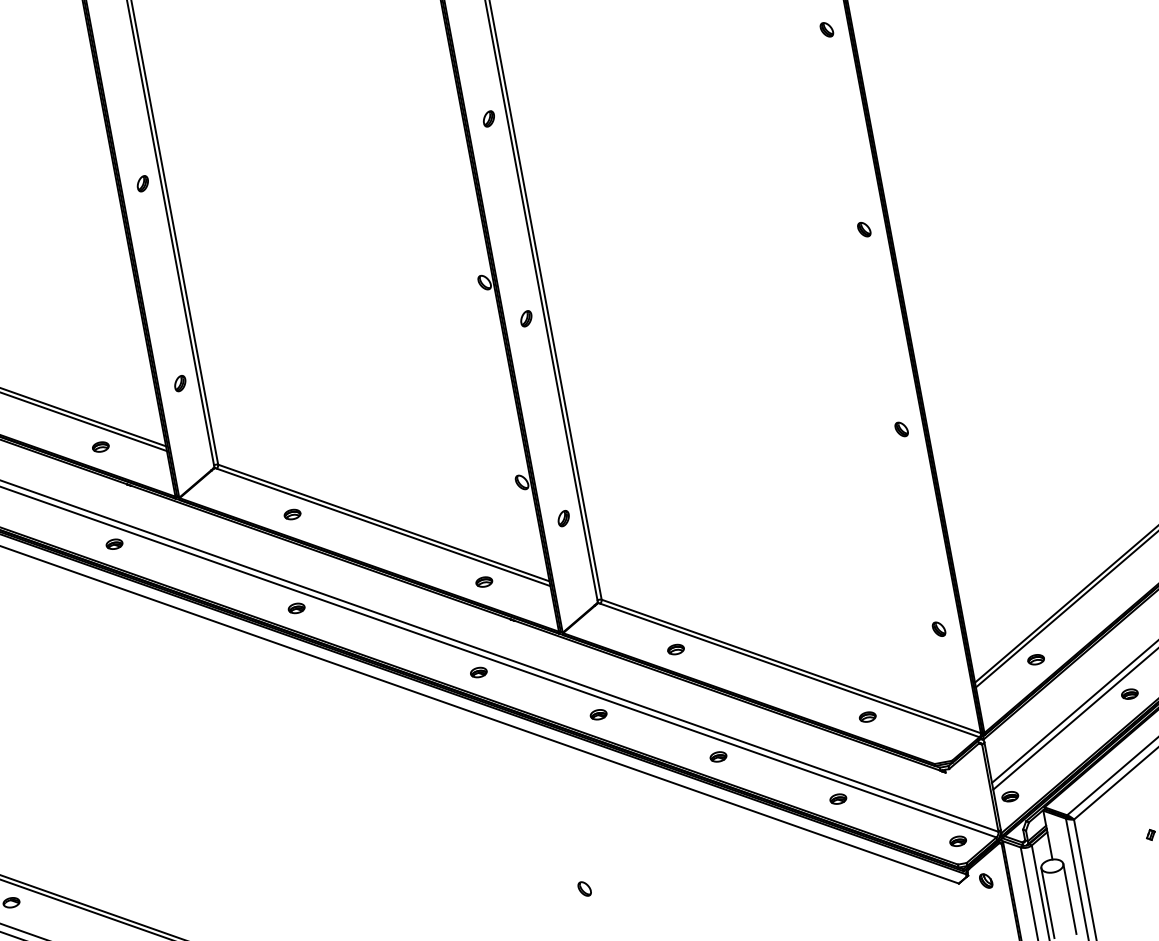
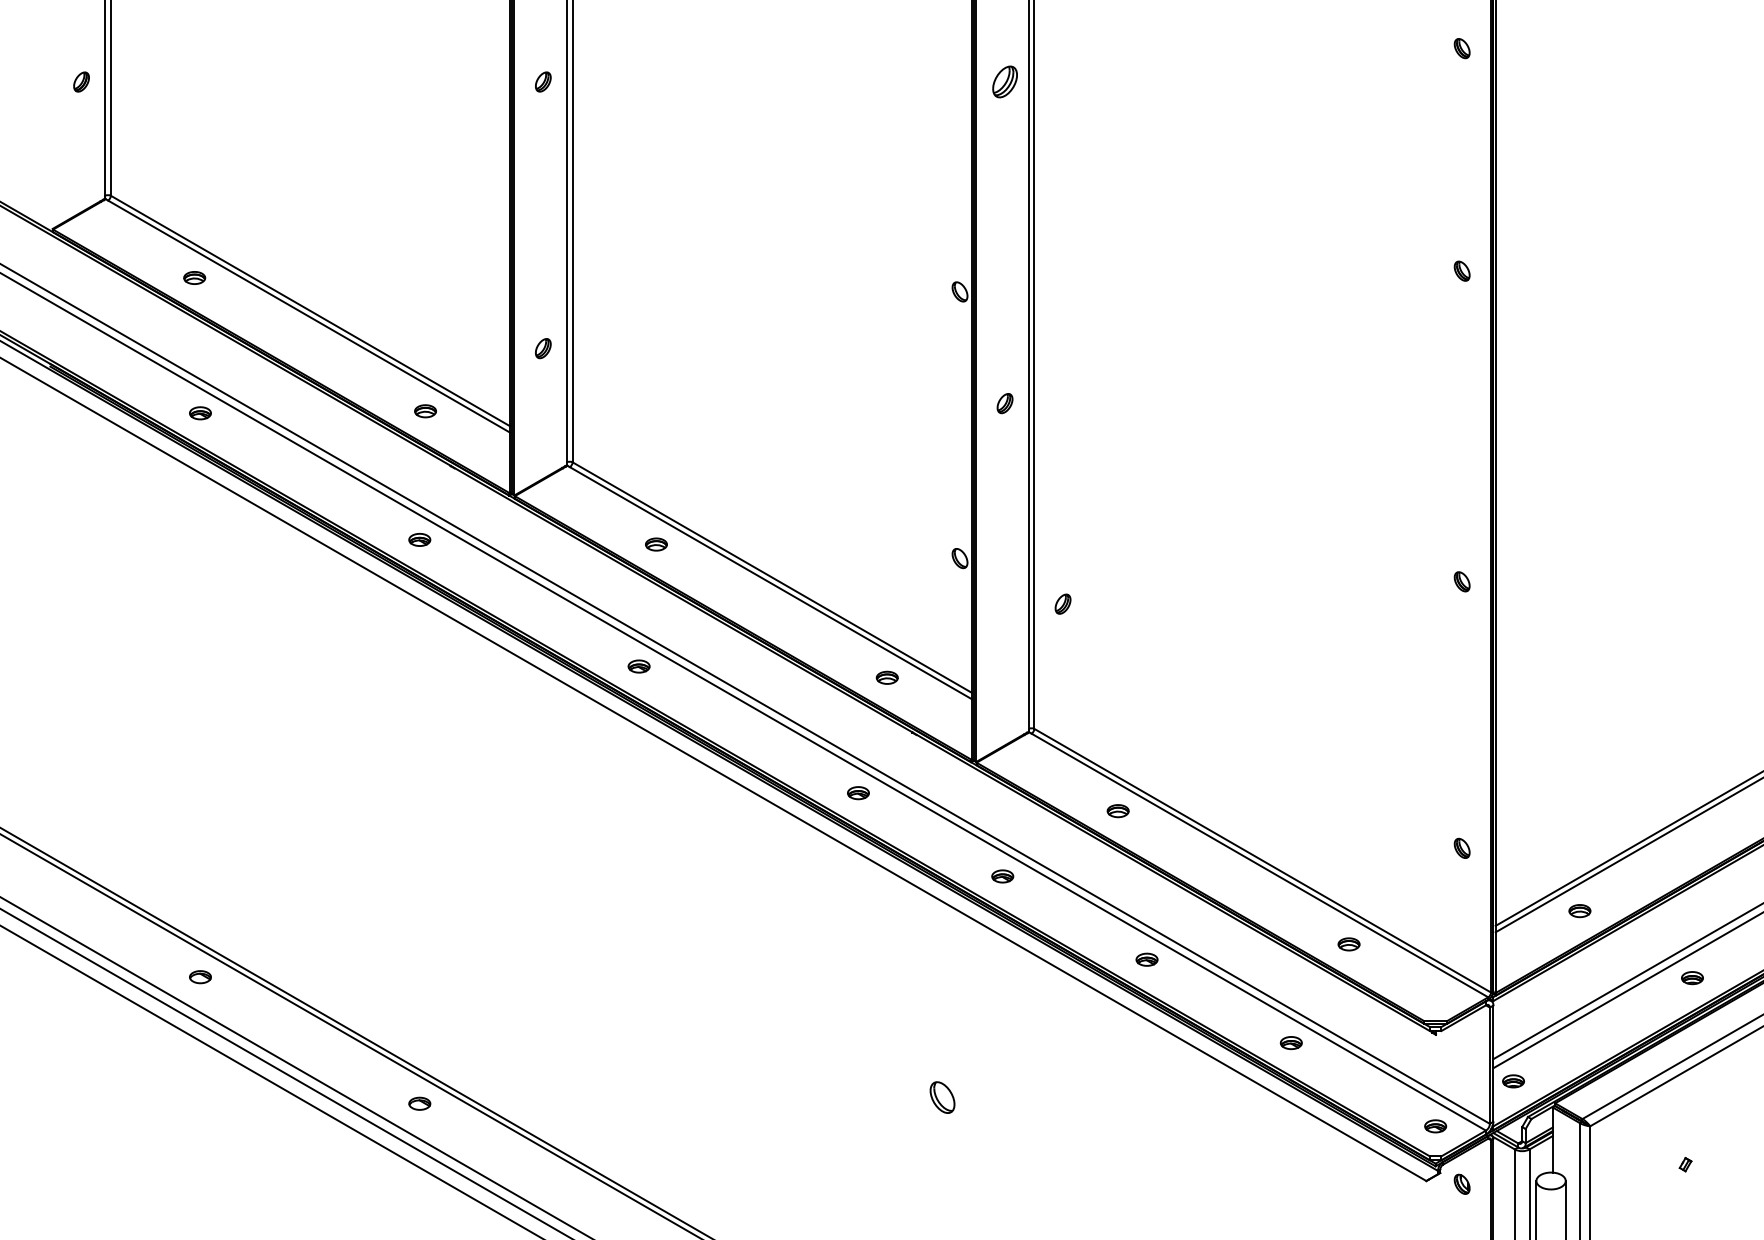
part: (488, 118) -> (1004, 81), size x1.6
part: (863, 229) -> (1461, 270), moved
part: (525, 318) -> (1004, 403), moved
part: (563, 518) -> (1062, 603), moved
part: (584, 888) -> (942, 1097), size x1.6

